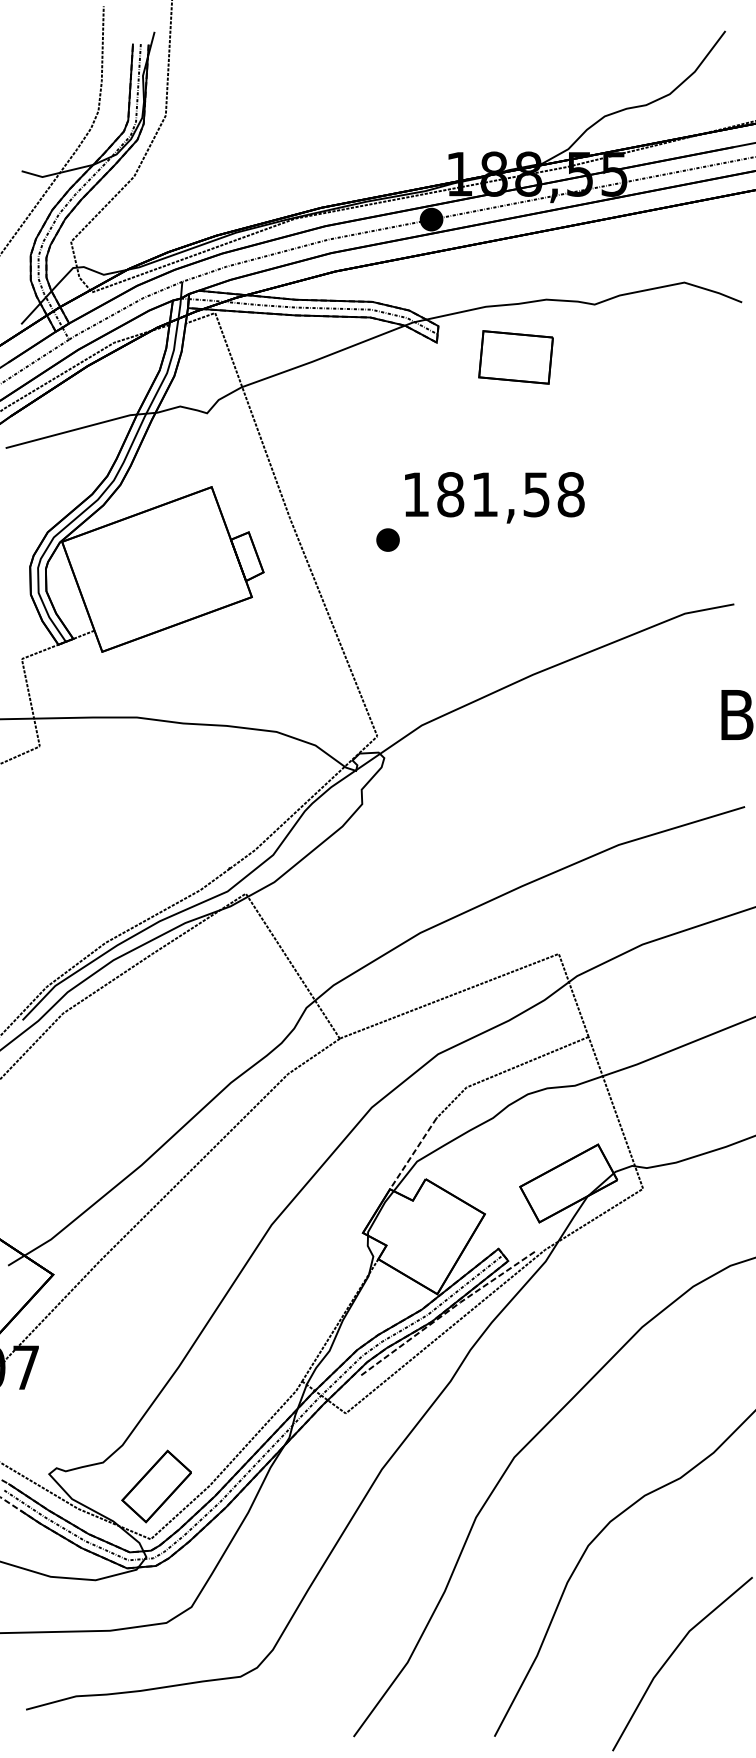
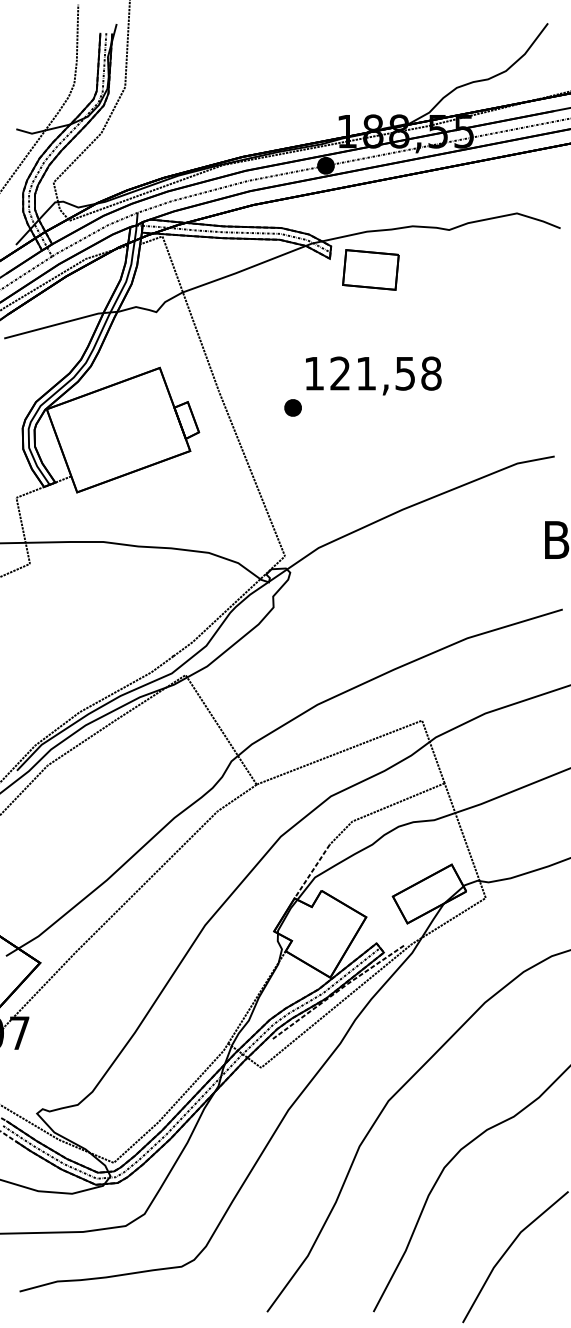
part: (515, 357) -> (370, 270), moved
text: (450, 494) -> (340, 373), 181,58 -> 121,58
part: (156, 1486) -> (118, 1122), removed

